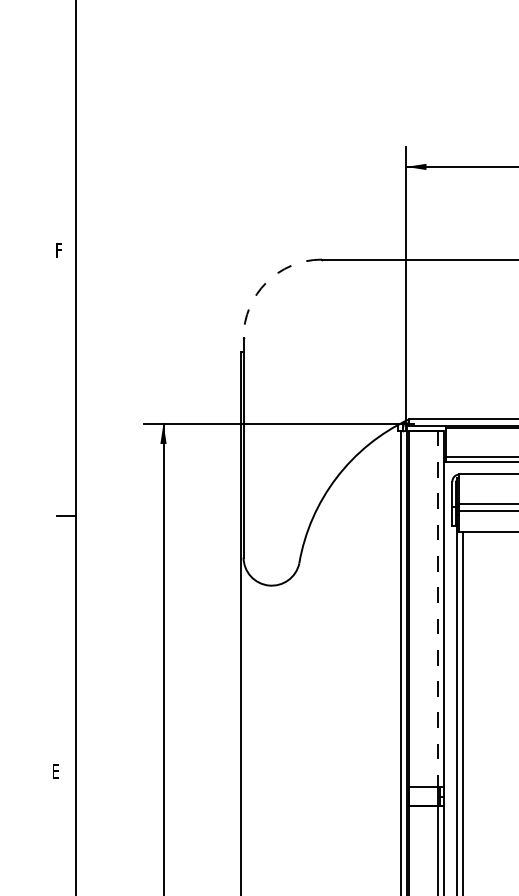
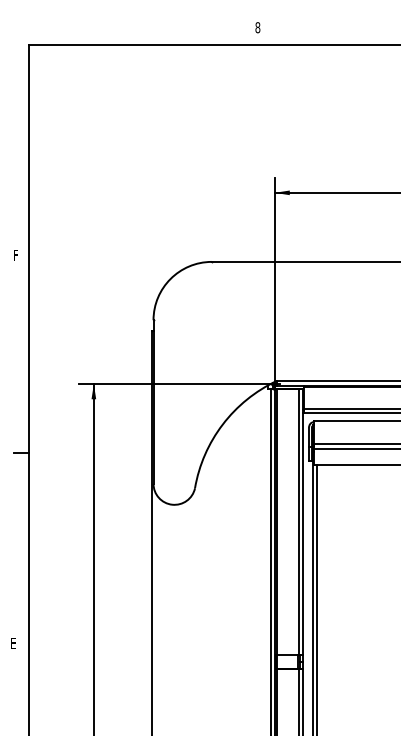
arc: (266, 281) -> (170, 278), dashed -> solid
line: (438, 609) -> (298, 522), dashed -> solid

